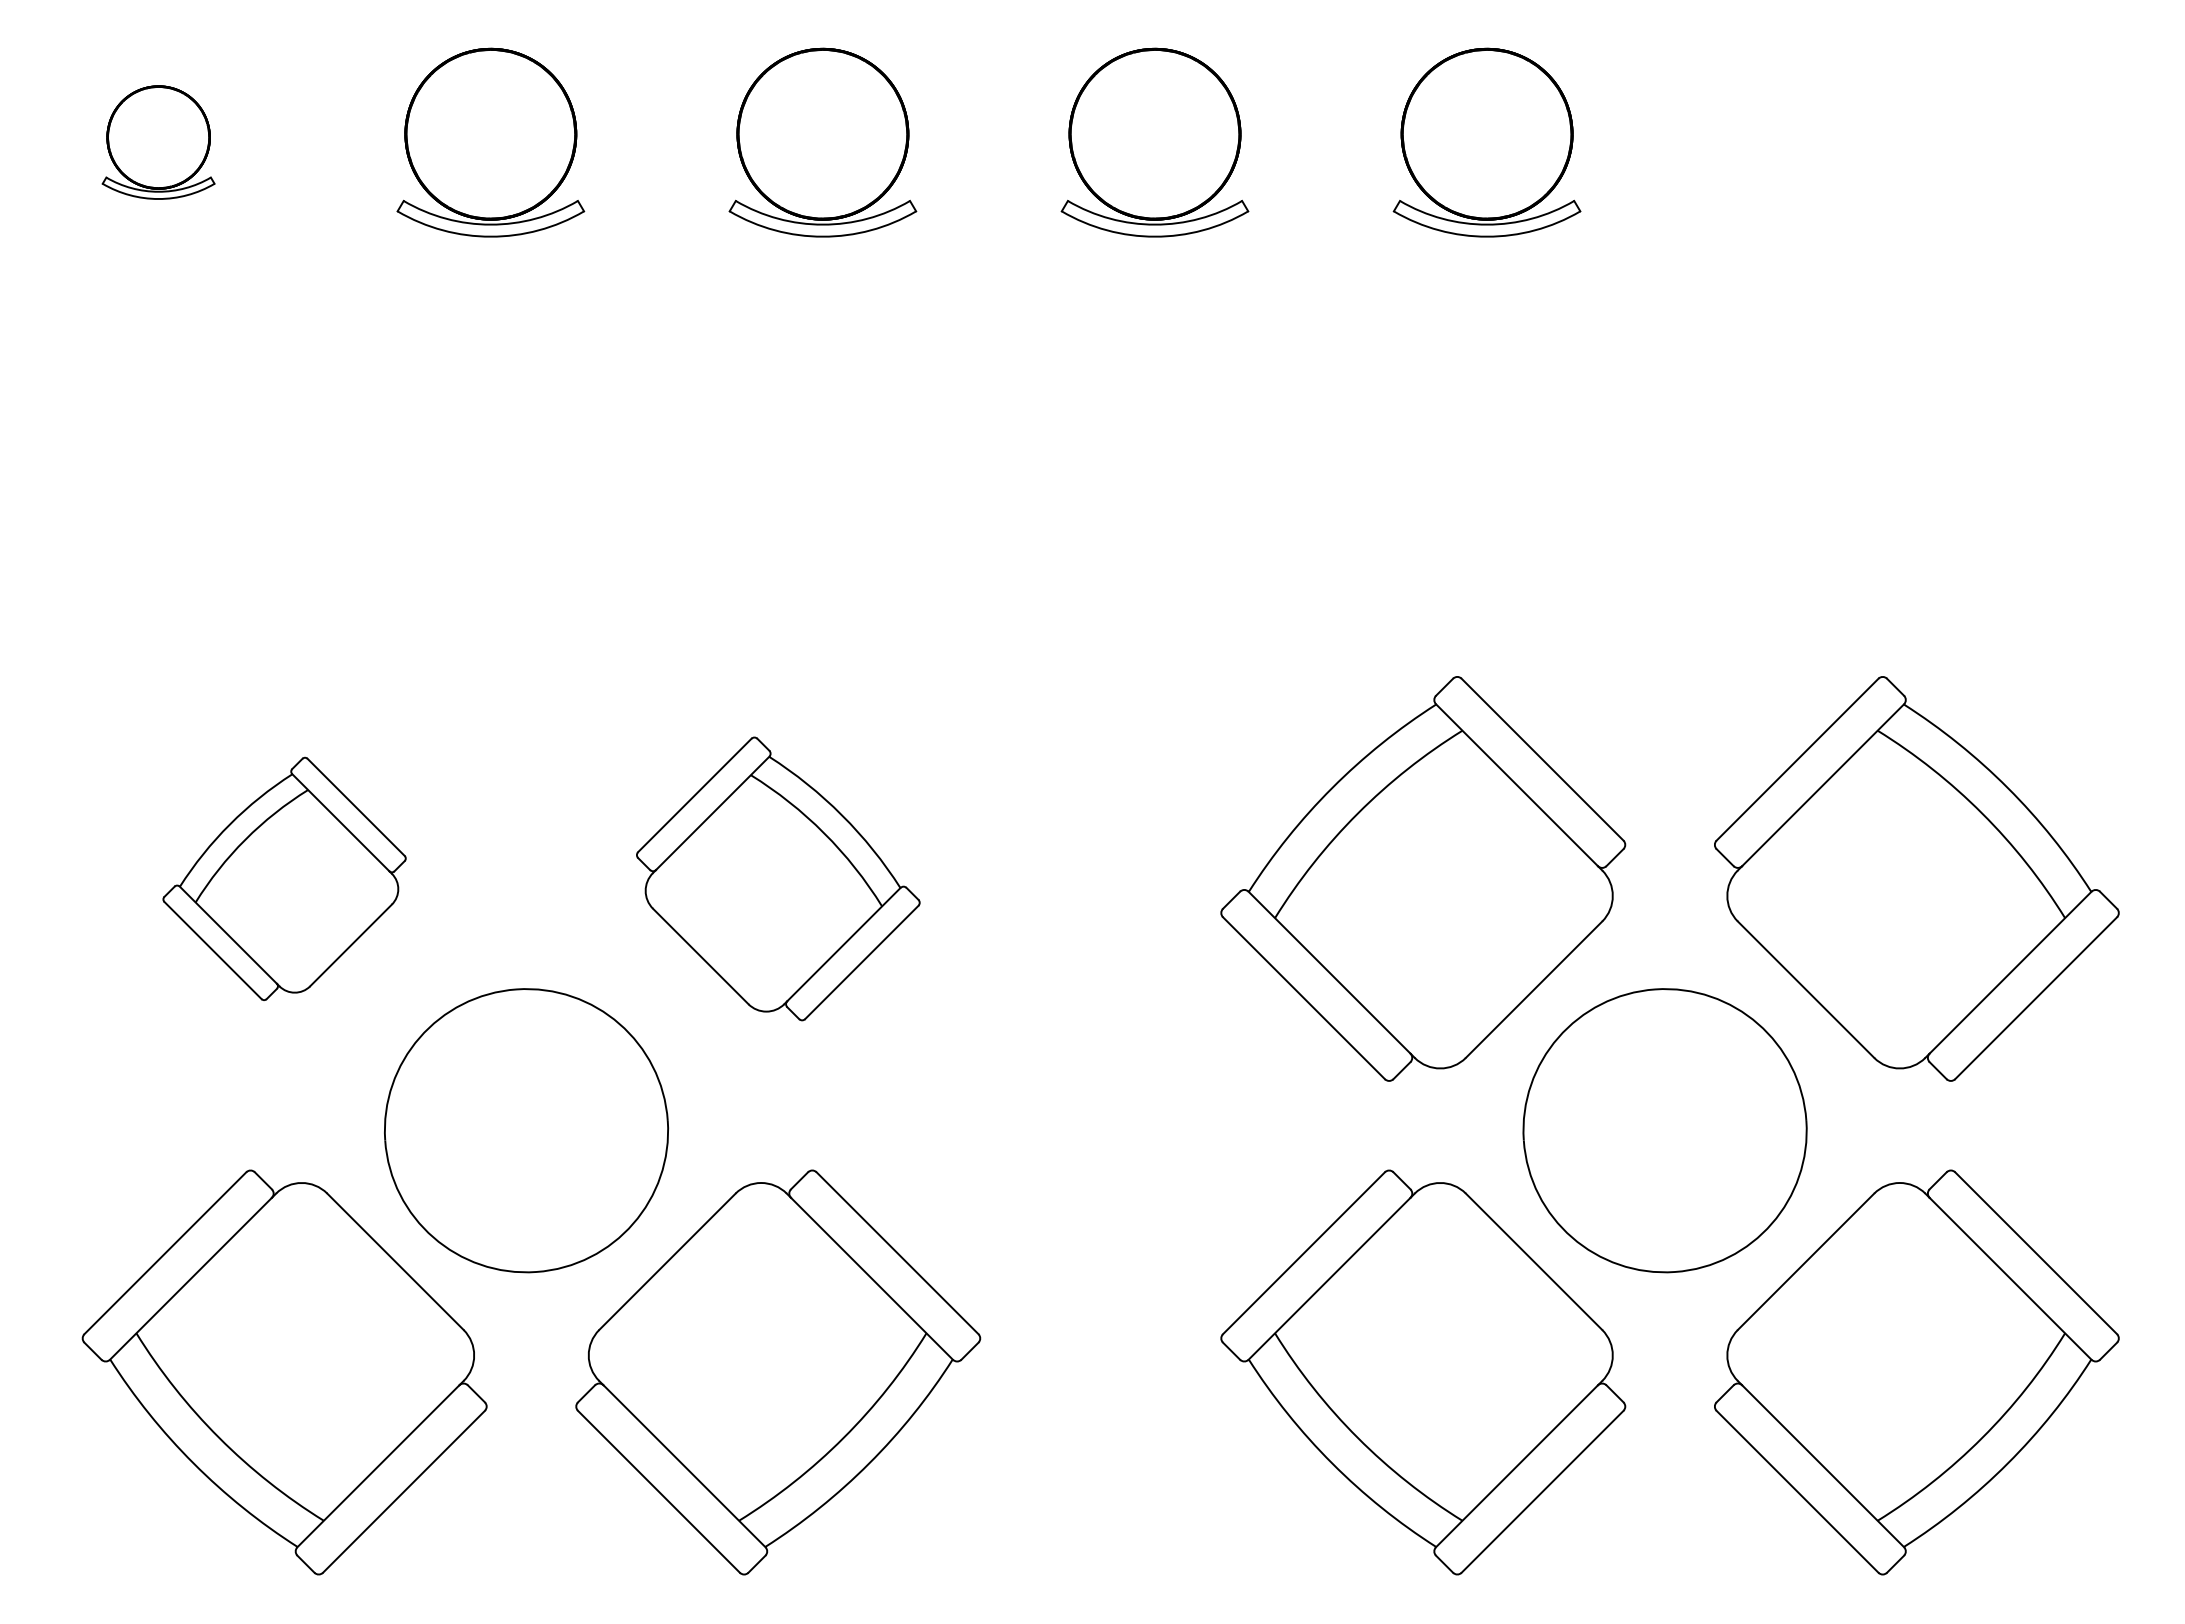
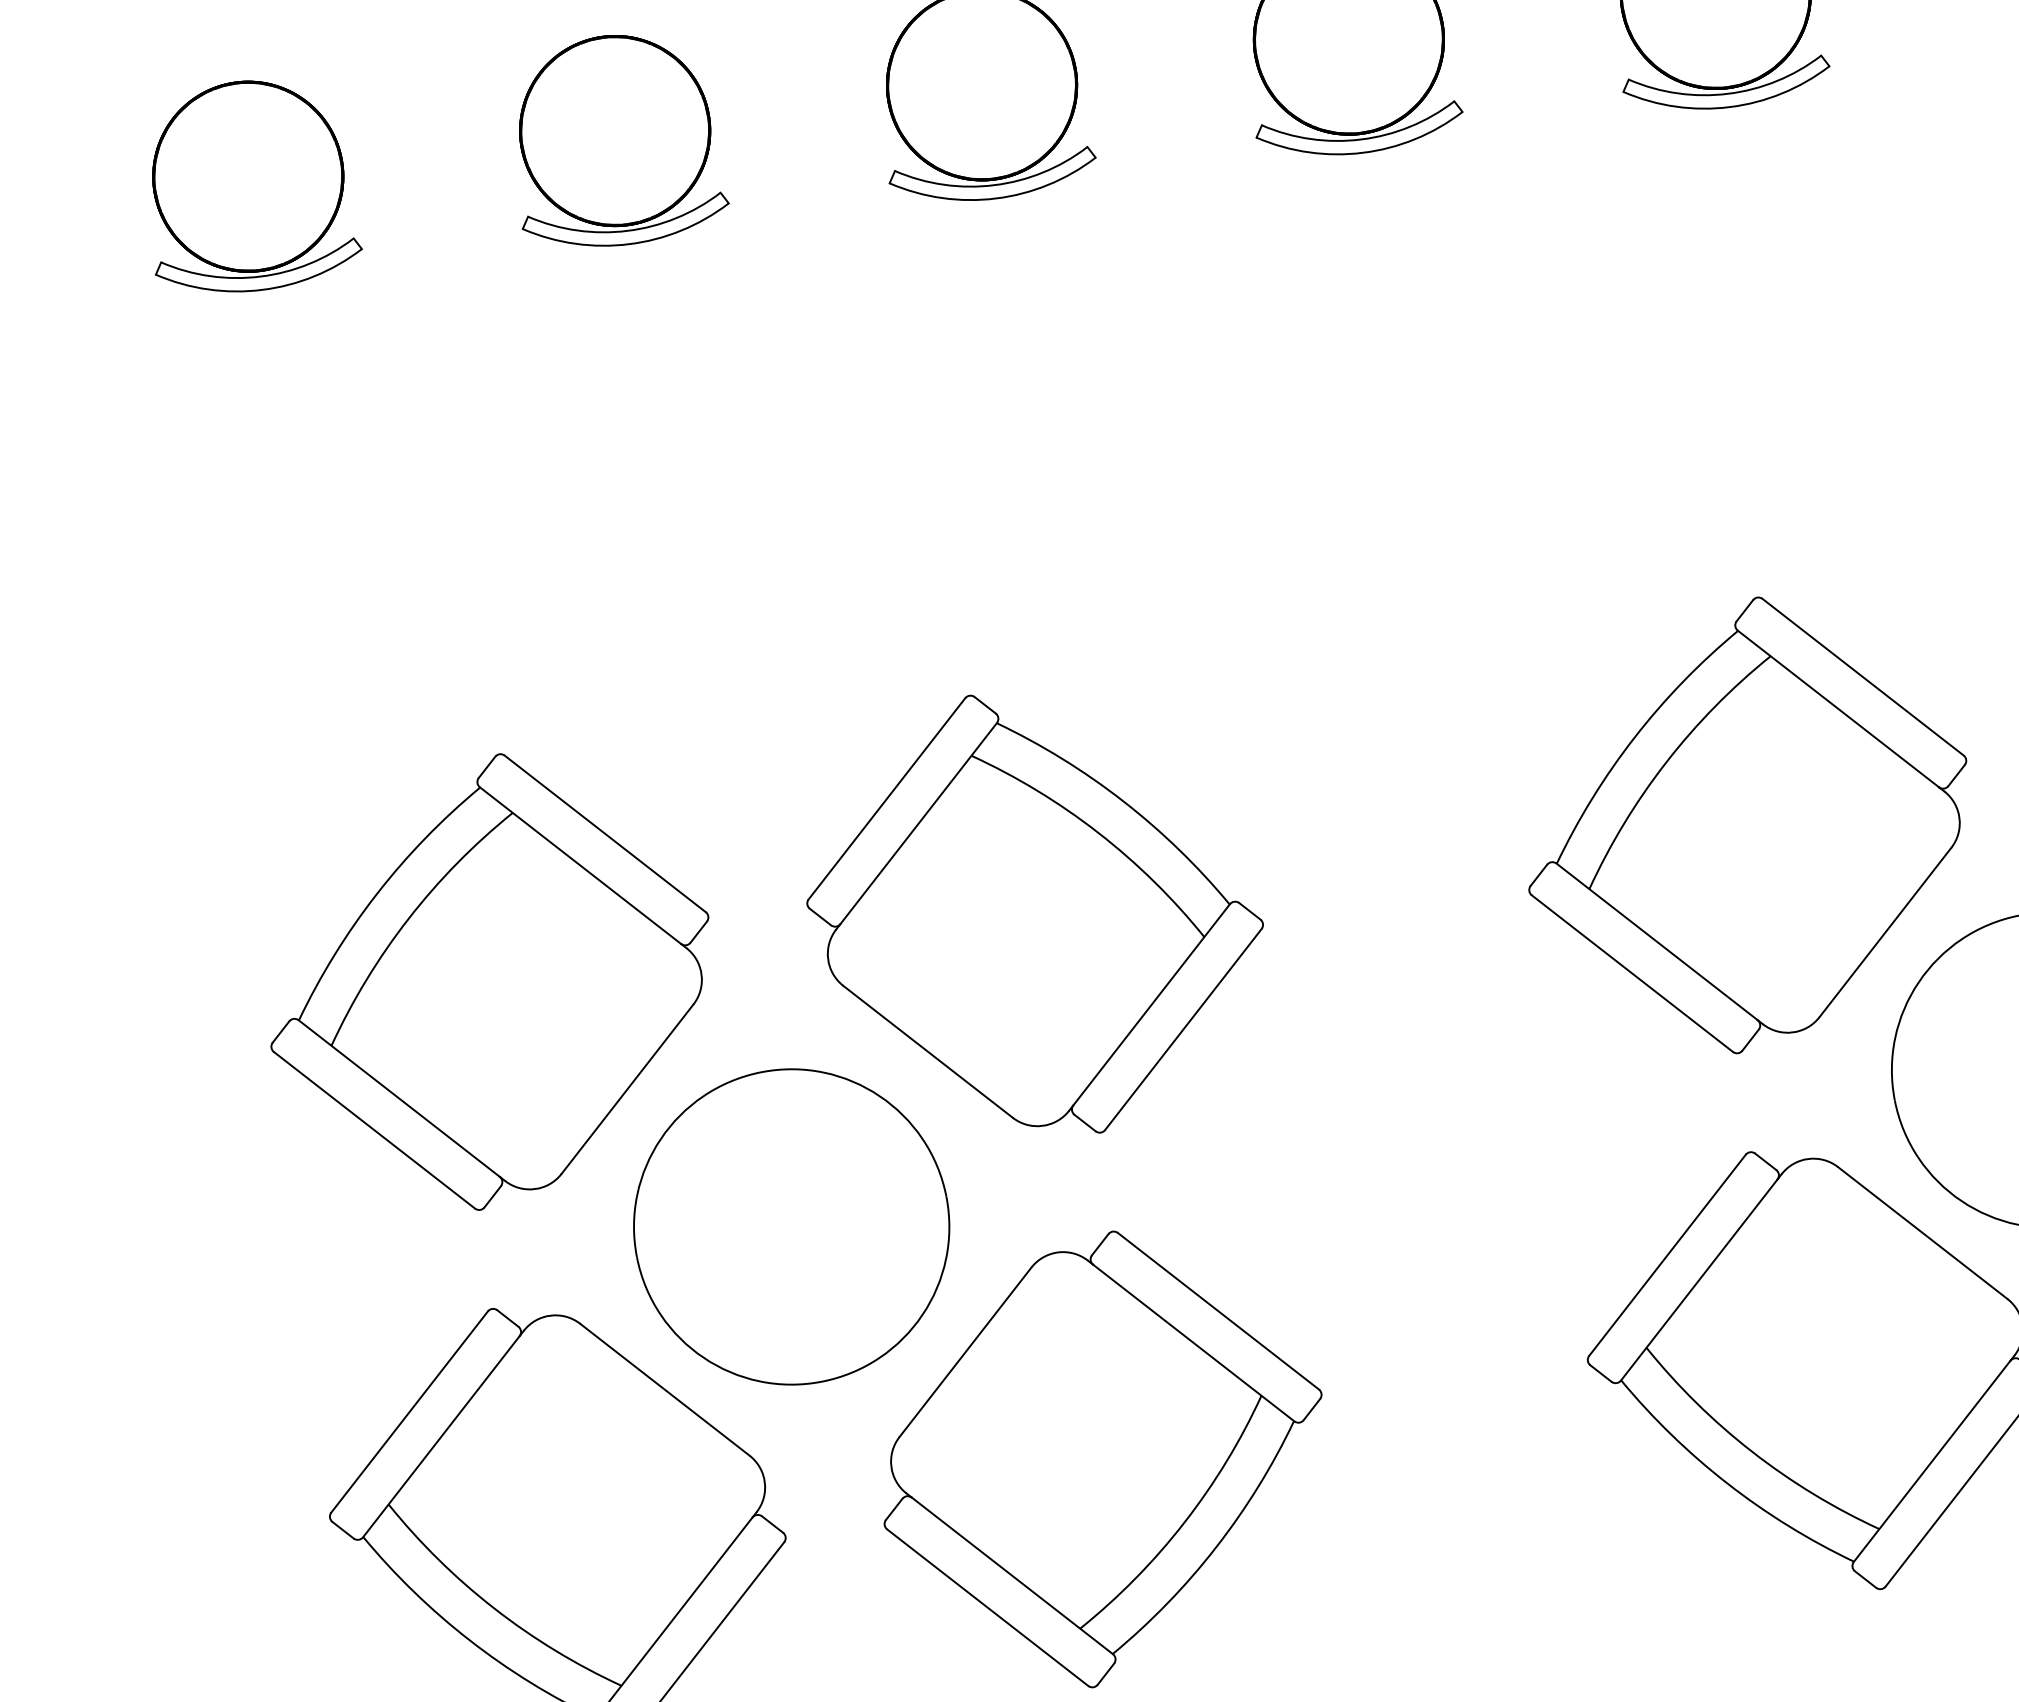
part: (158, 142) -> (249, 185), size x1.67
part: (284, 878) -> (489, 981), size x1.67
part: (778, 878) -> (1035, 913), size x1.43

